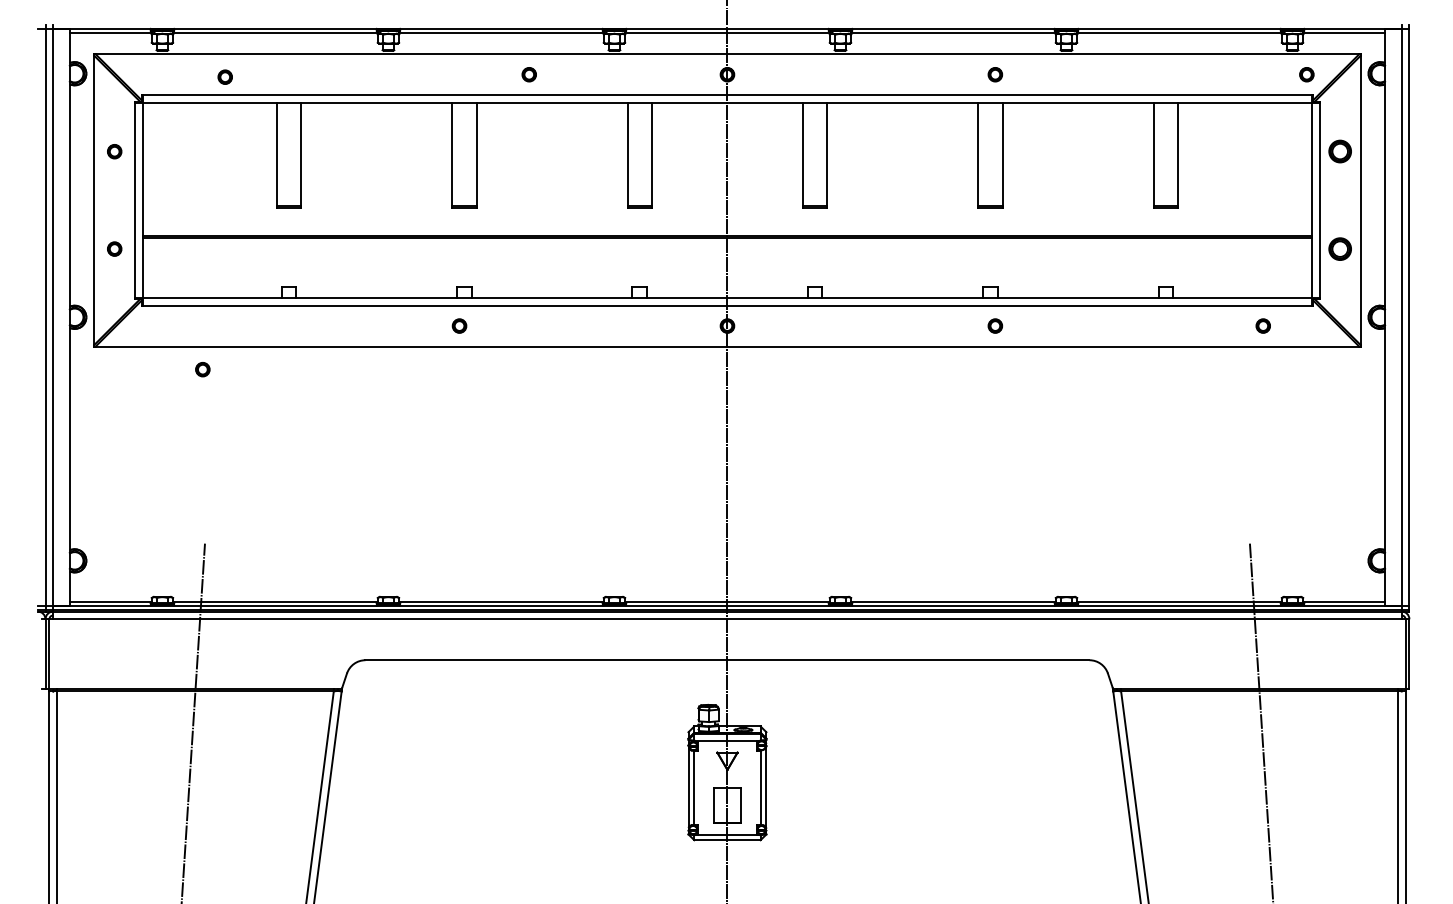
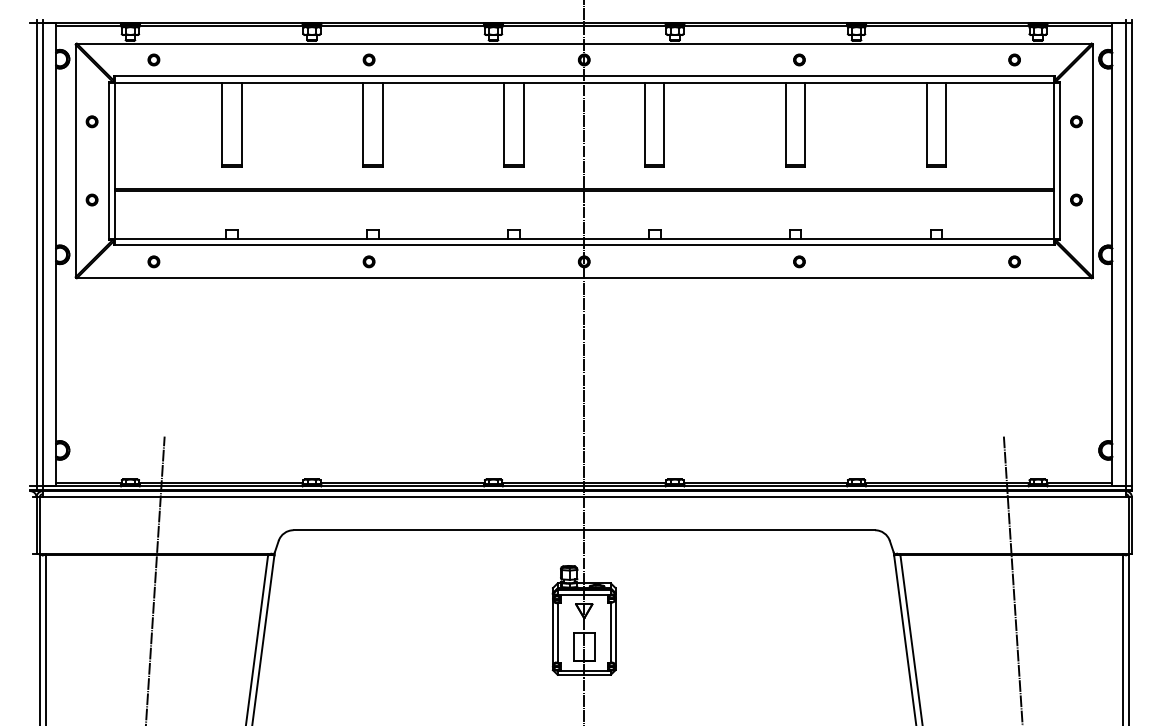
part: (528, 74) -> (368, 59), moved
part: (1306, 74) -> (1014, 59), moved
part: (224, 76) -> (153, 59), moved
part: (1340, 151) -> (1076, 121), size x0.62
part: (1340, 248) -> (1076, 199), size x0.62
part: (202, 369) -> (153, 261), moved

